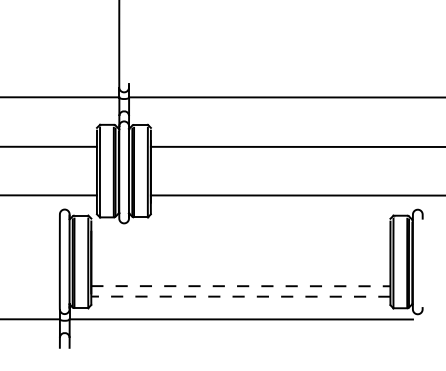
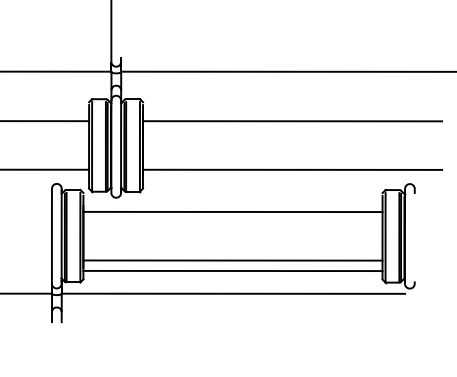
line: (240, 237) -> (232, 211), added
line: (240, 286) -> (232, 260), dashed -> solid
line: (240, 297) -> (232, 271), dashed -> solid

